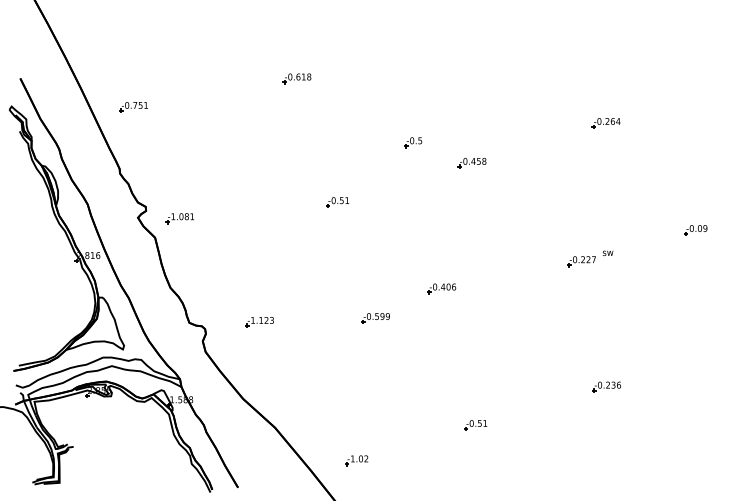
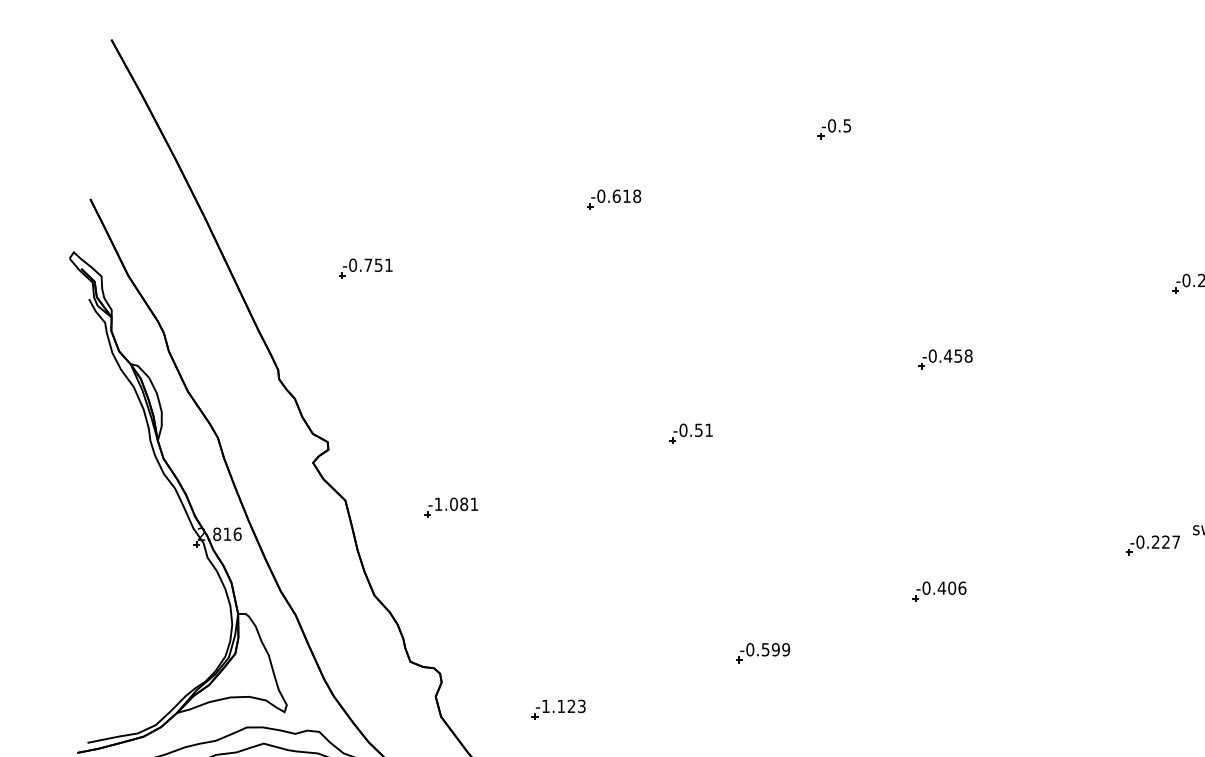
part: (133, 107) -> (365, 269), moved
part: (413, 142) -> (834, 129), moved
part: (179, 218) -> (450, 507), moved
part: (441, 288) -> (938, 591), moved
part: (259, 322) -> (558, 710), moved

